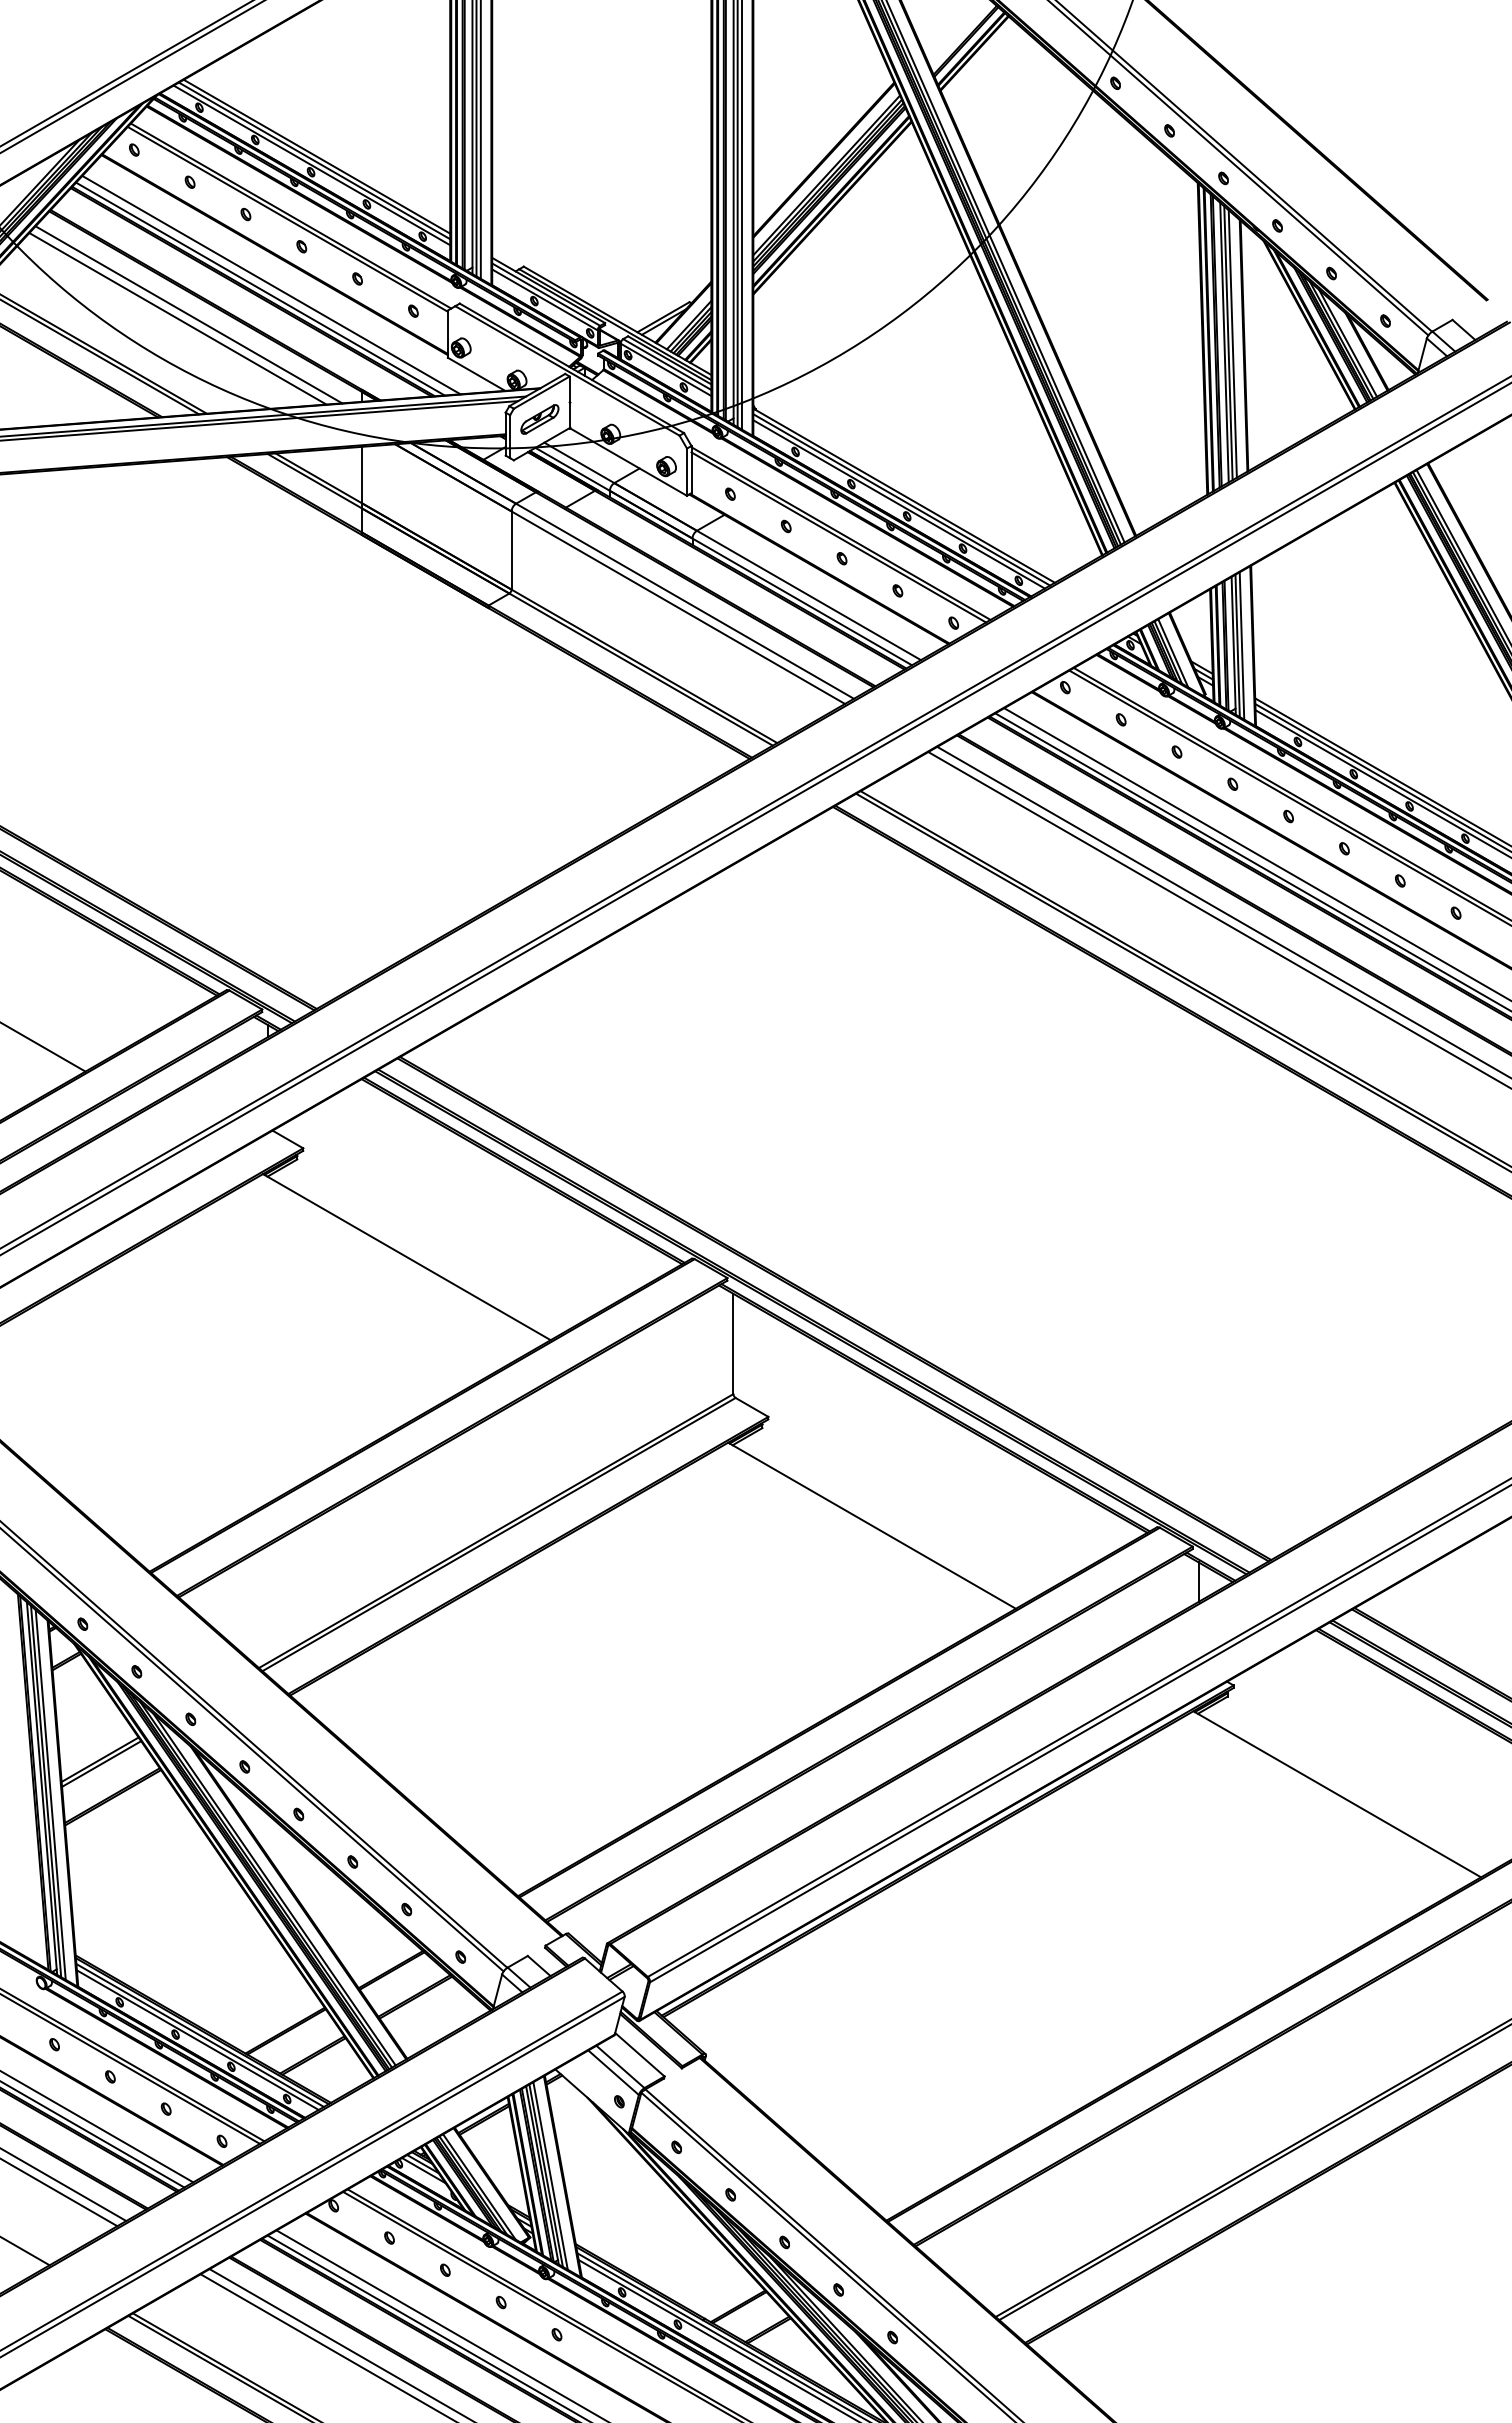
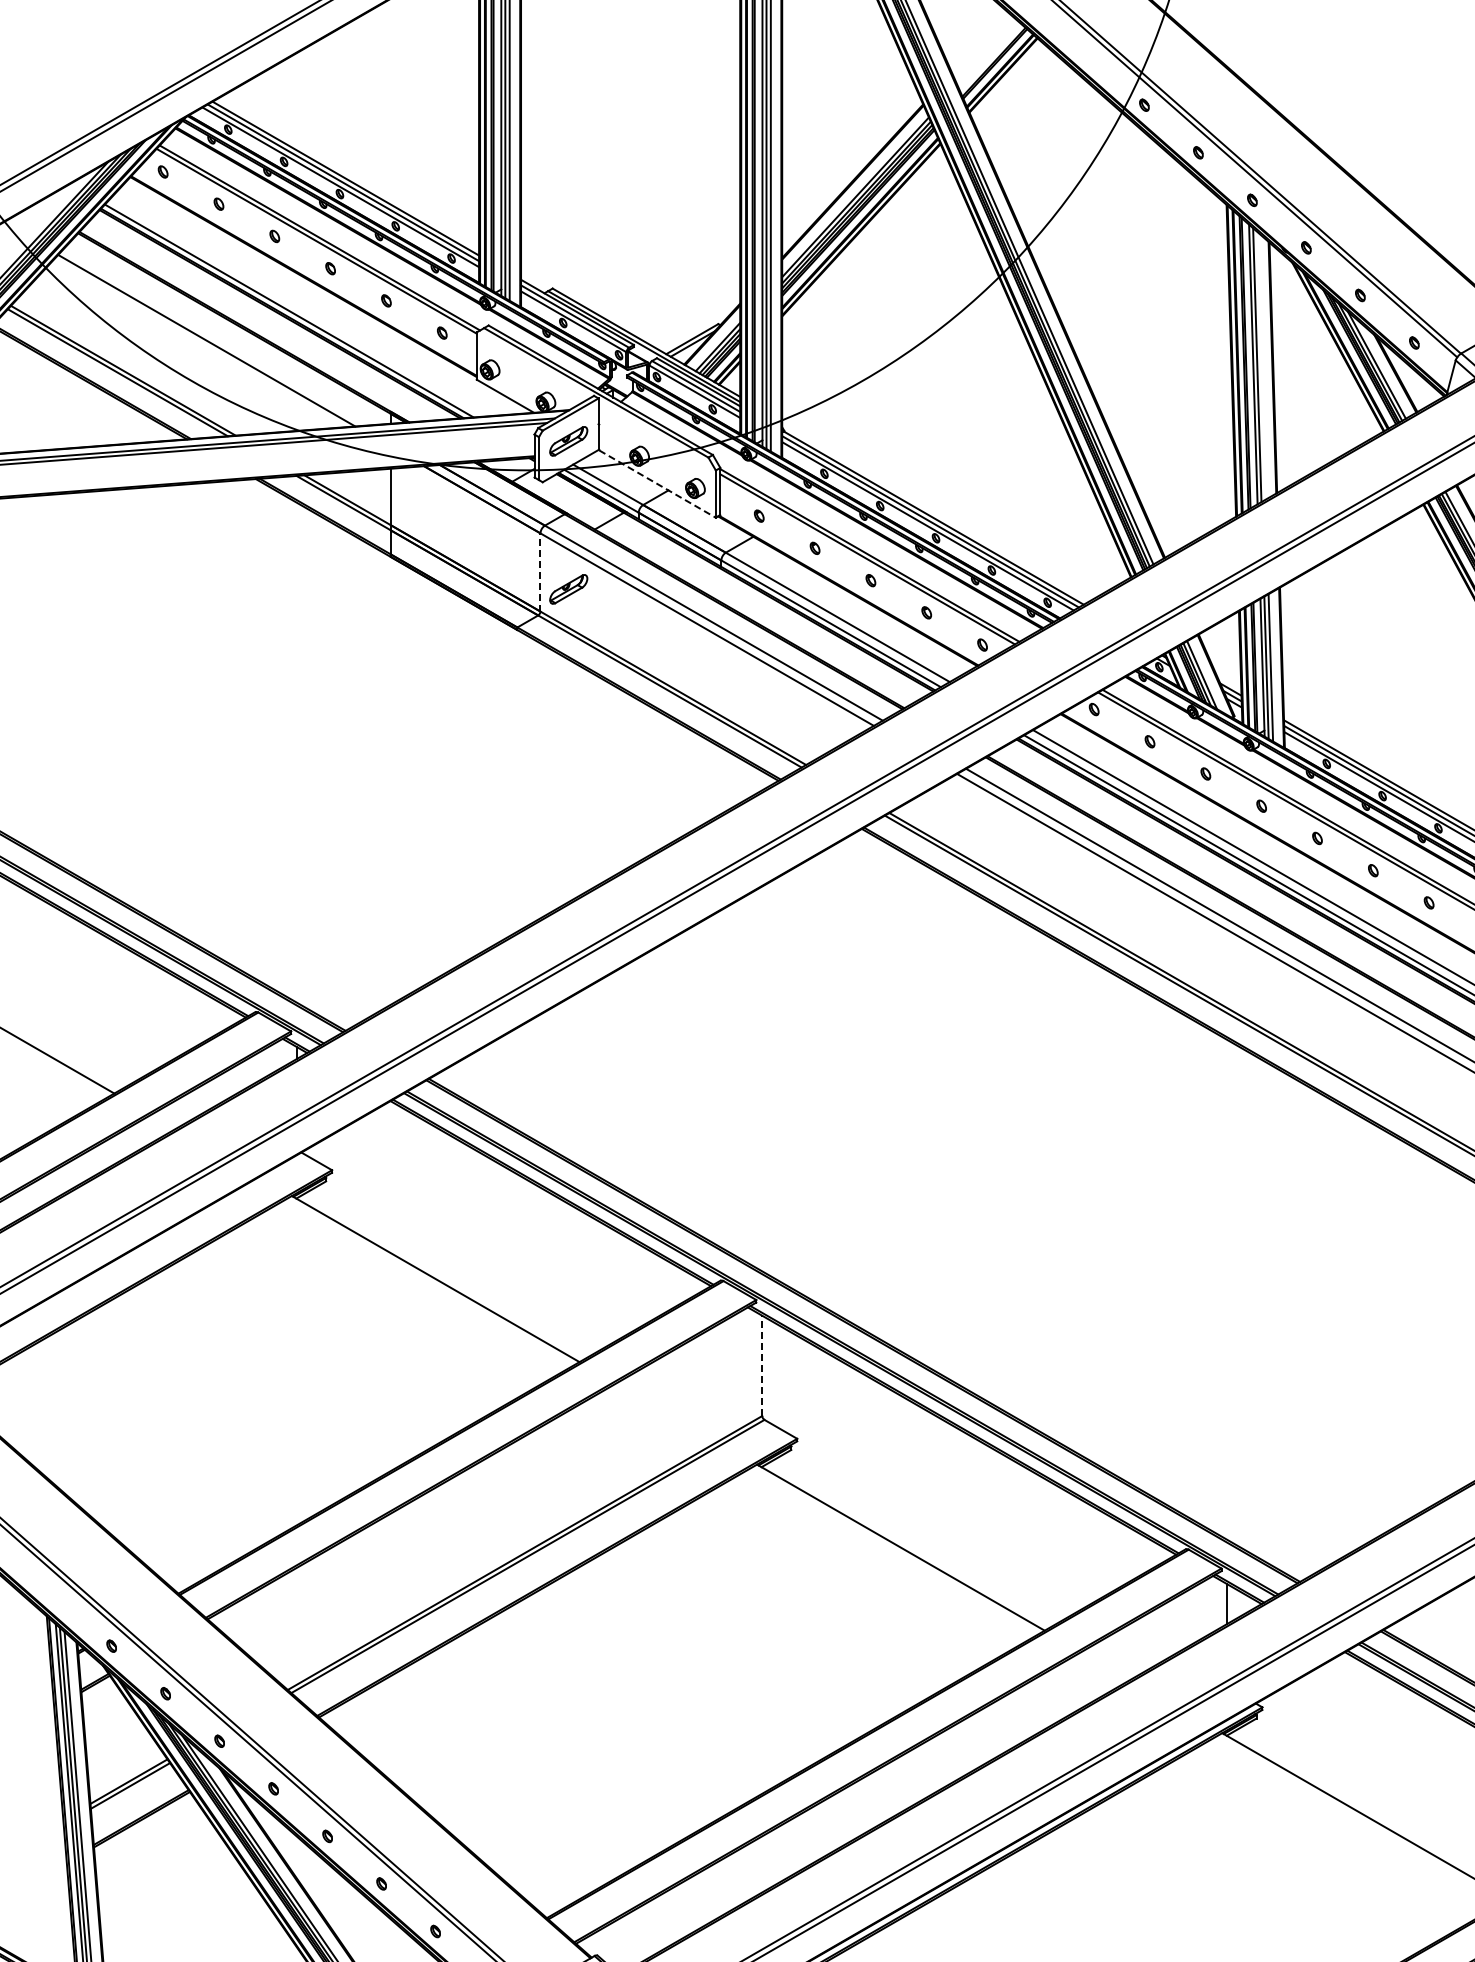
line: (271, 284) -> (300, 306), removed
line: (188, 314) -> (217, 336), removed
line: (1232, 343) -> (1261, 365), removed
line: (629, 462) -> (658, 484), solid -> dashed
line: (511, 550) -> (540, 572), solid -> dashed
part: (539, 567) -> (568, 589), added
line: (733, 1343) -> (762, 1365), solid -> dashed

